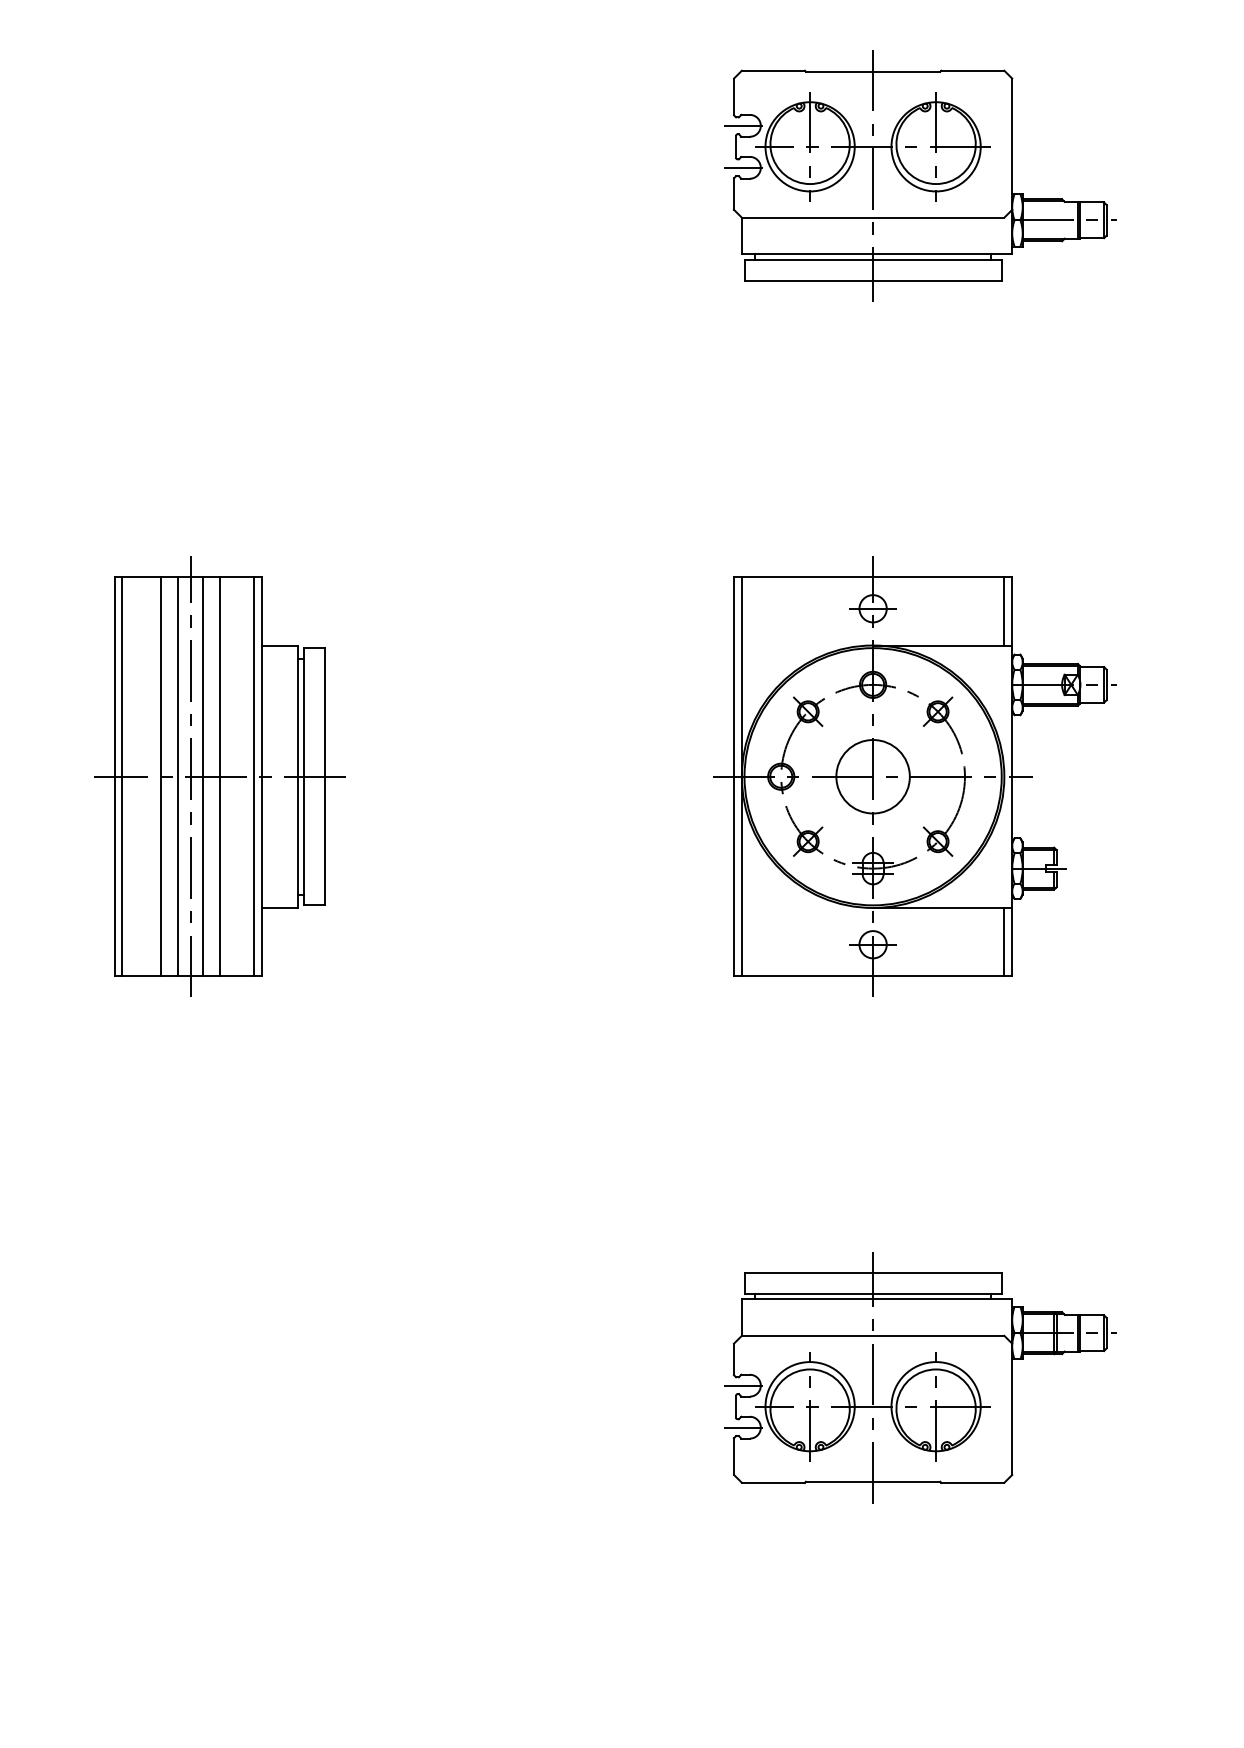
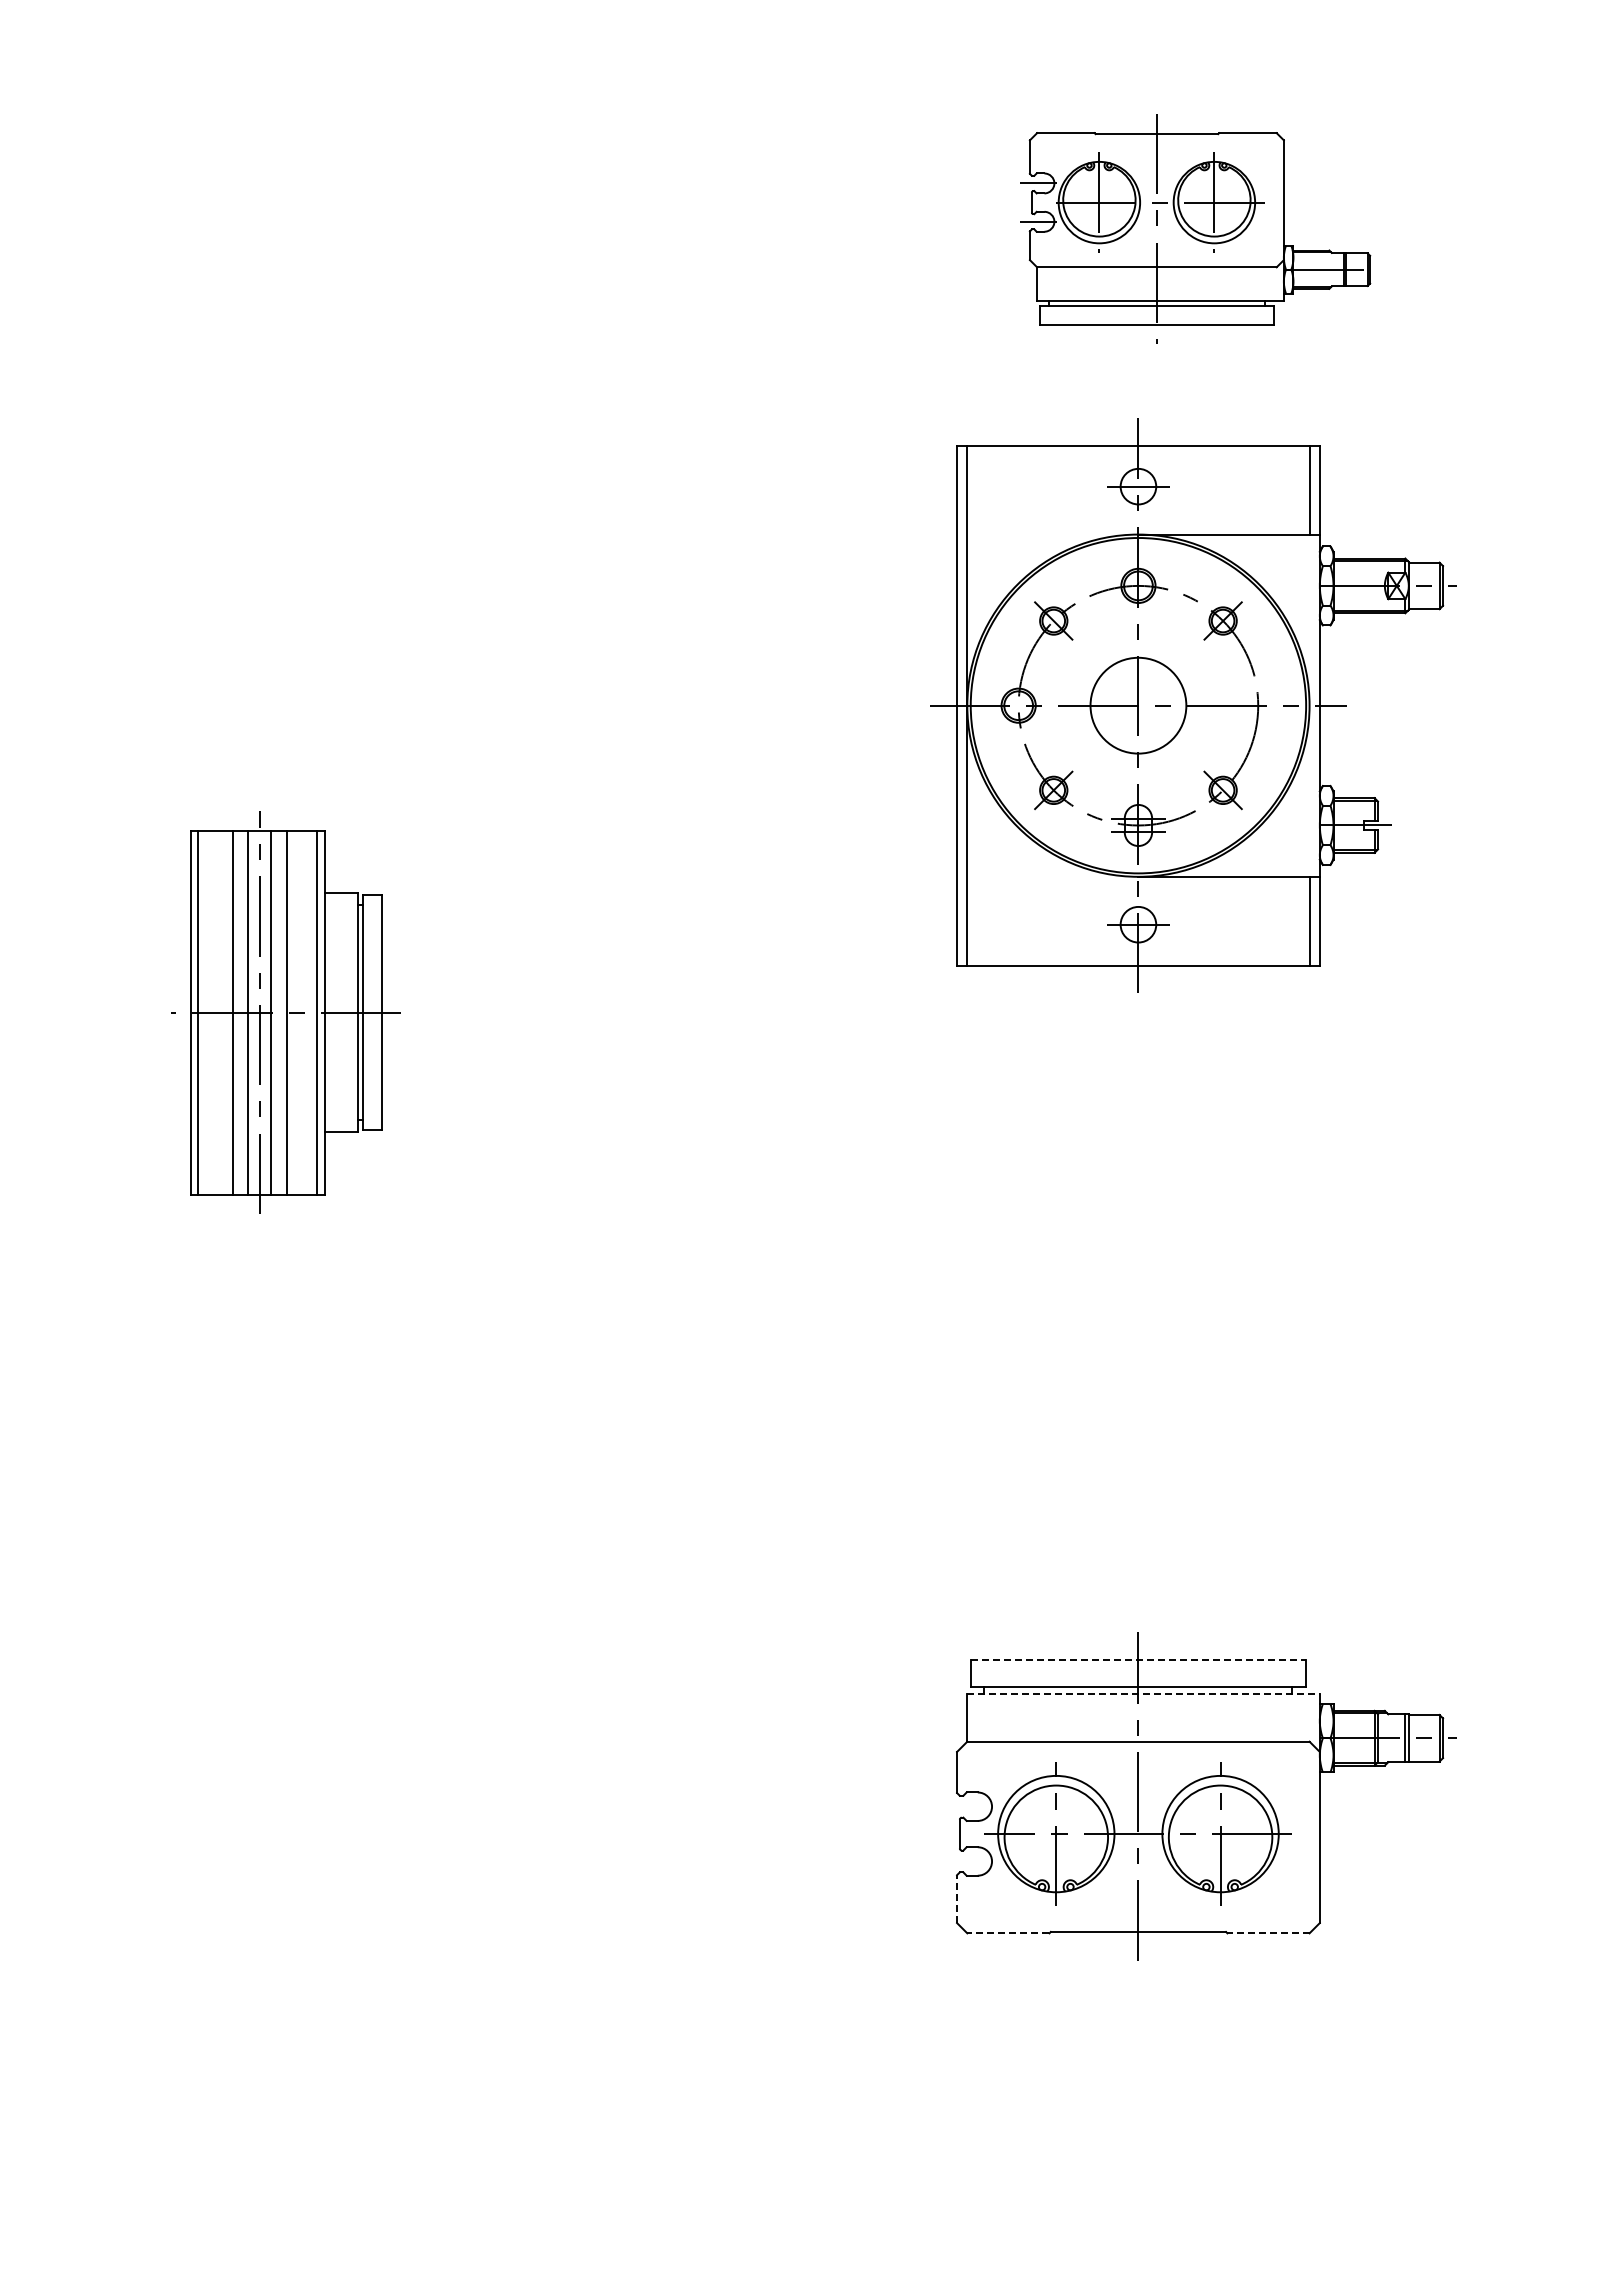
part: (919, 175) -> (1199, 228), size x0.7
part: (219, 776) -> (286, 1012), size x0.7
part: (915, 776) -> (1193, 705), moved
line: (873, 1272) -> (1138, 1659), solid -> dashed
line: (877, 1298) -> (1144, 1693), solid -> dashed
line: (743, 1385) -> (969, 1806), removed
line: (743, 1427) -> (969, 1861), removed
line: (734, 1456) -> (957, 1899), solid -> dashed
line: (772, 1482) -> (1007, 1933), solid -> dashed
line: (972, 1482) -> (1268, 1933), solid -> dashed

